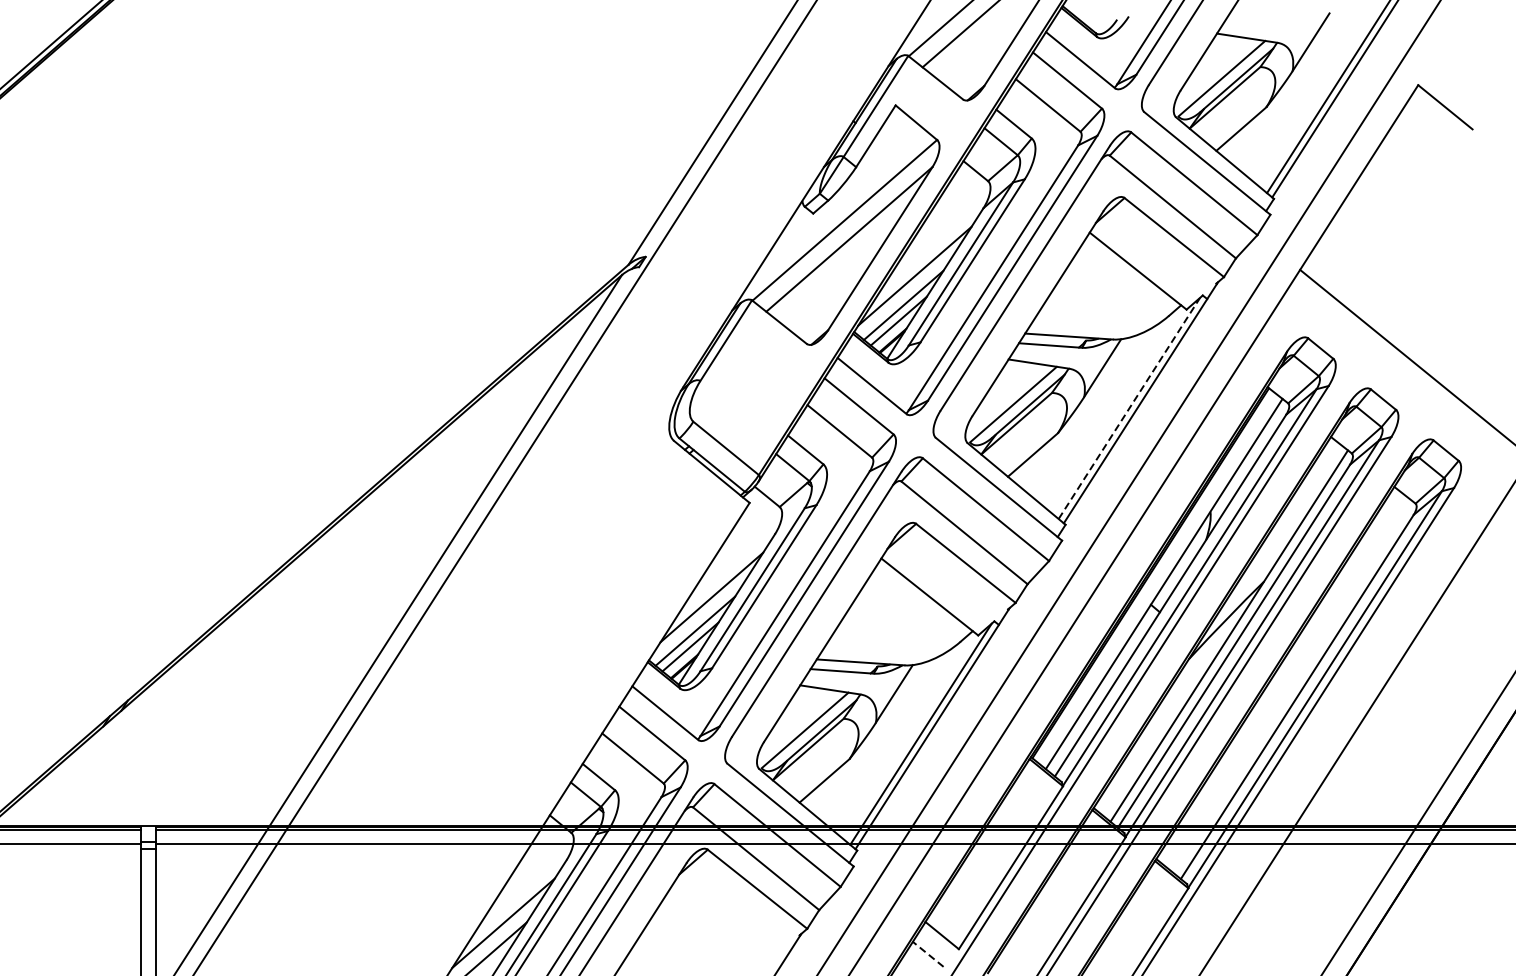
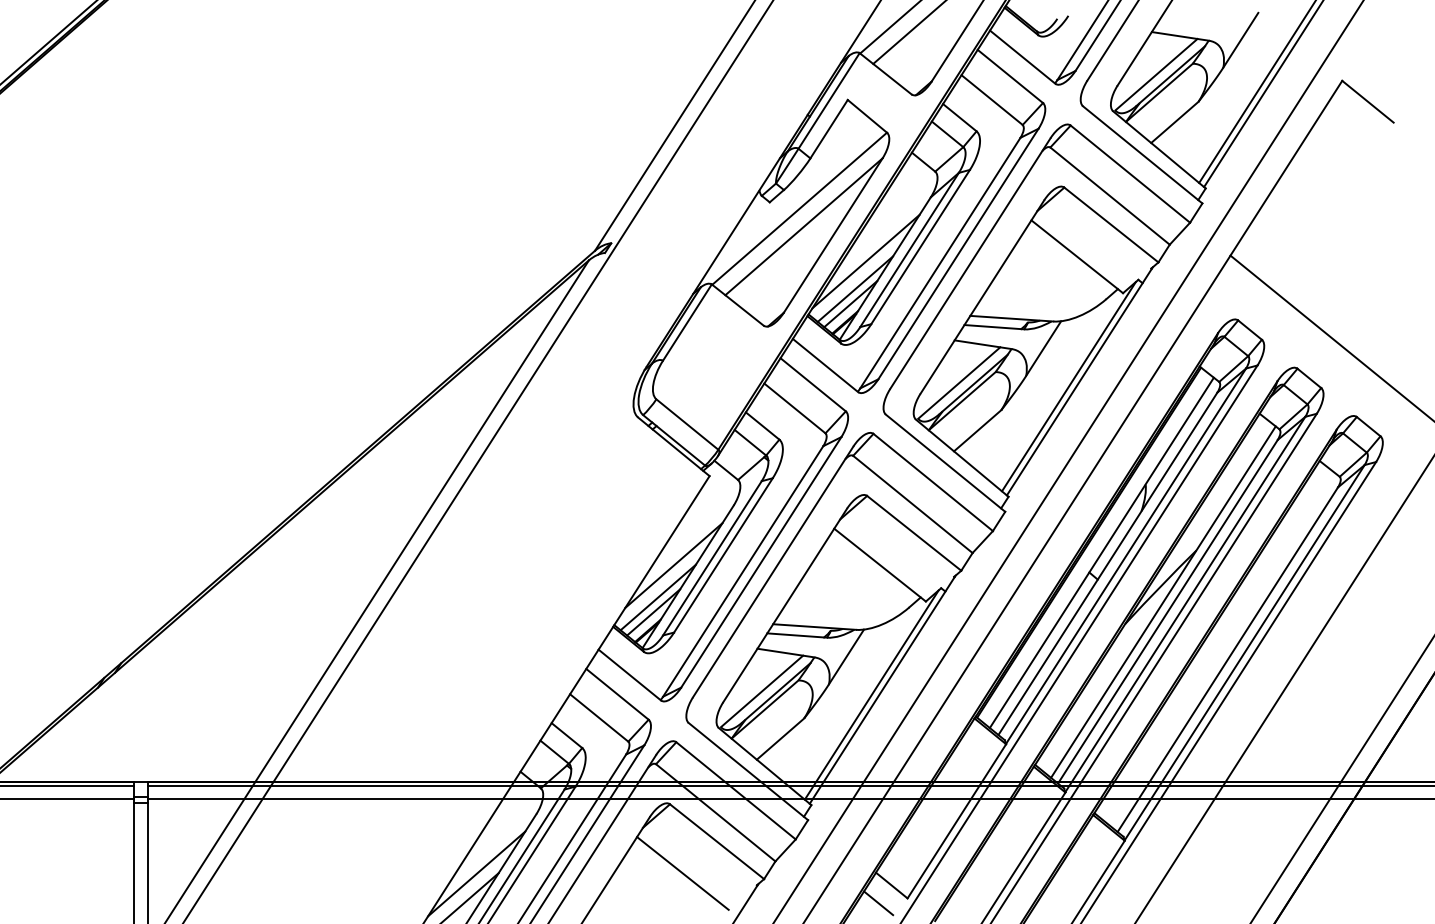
line: (1129, 408) -> (1069, 386), dashed -> solid
line: (721, 922) -> (682, 873), added
line: (928, 954) -> (878, 903), dashed -> solid

